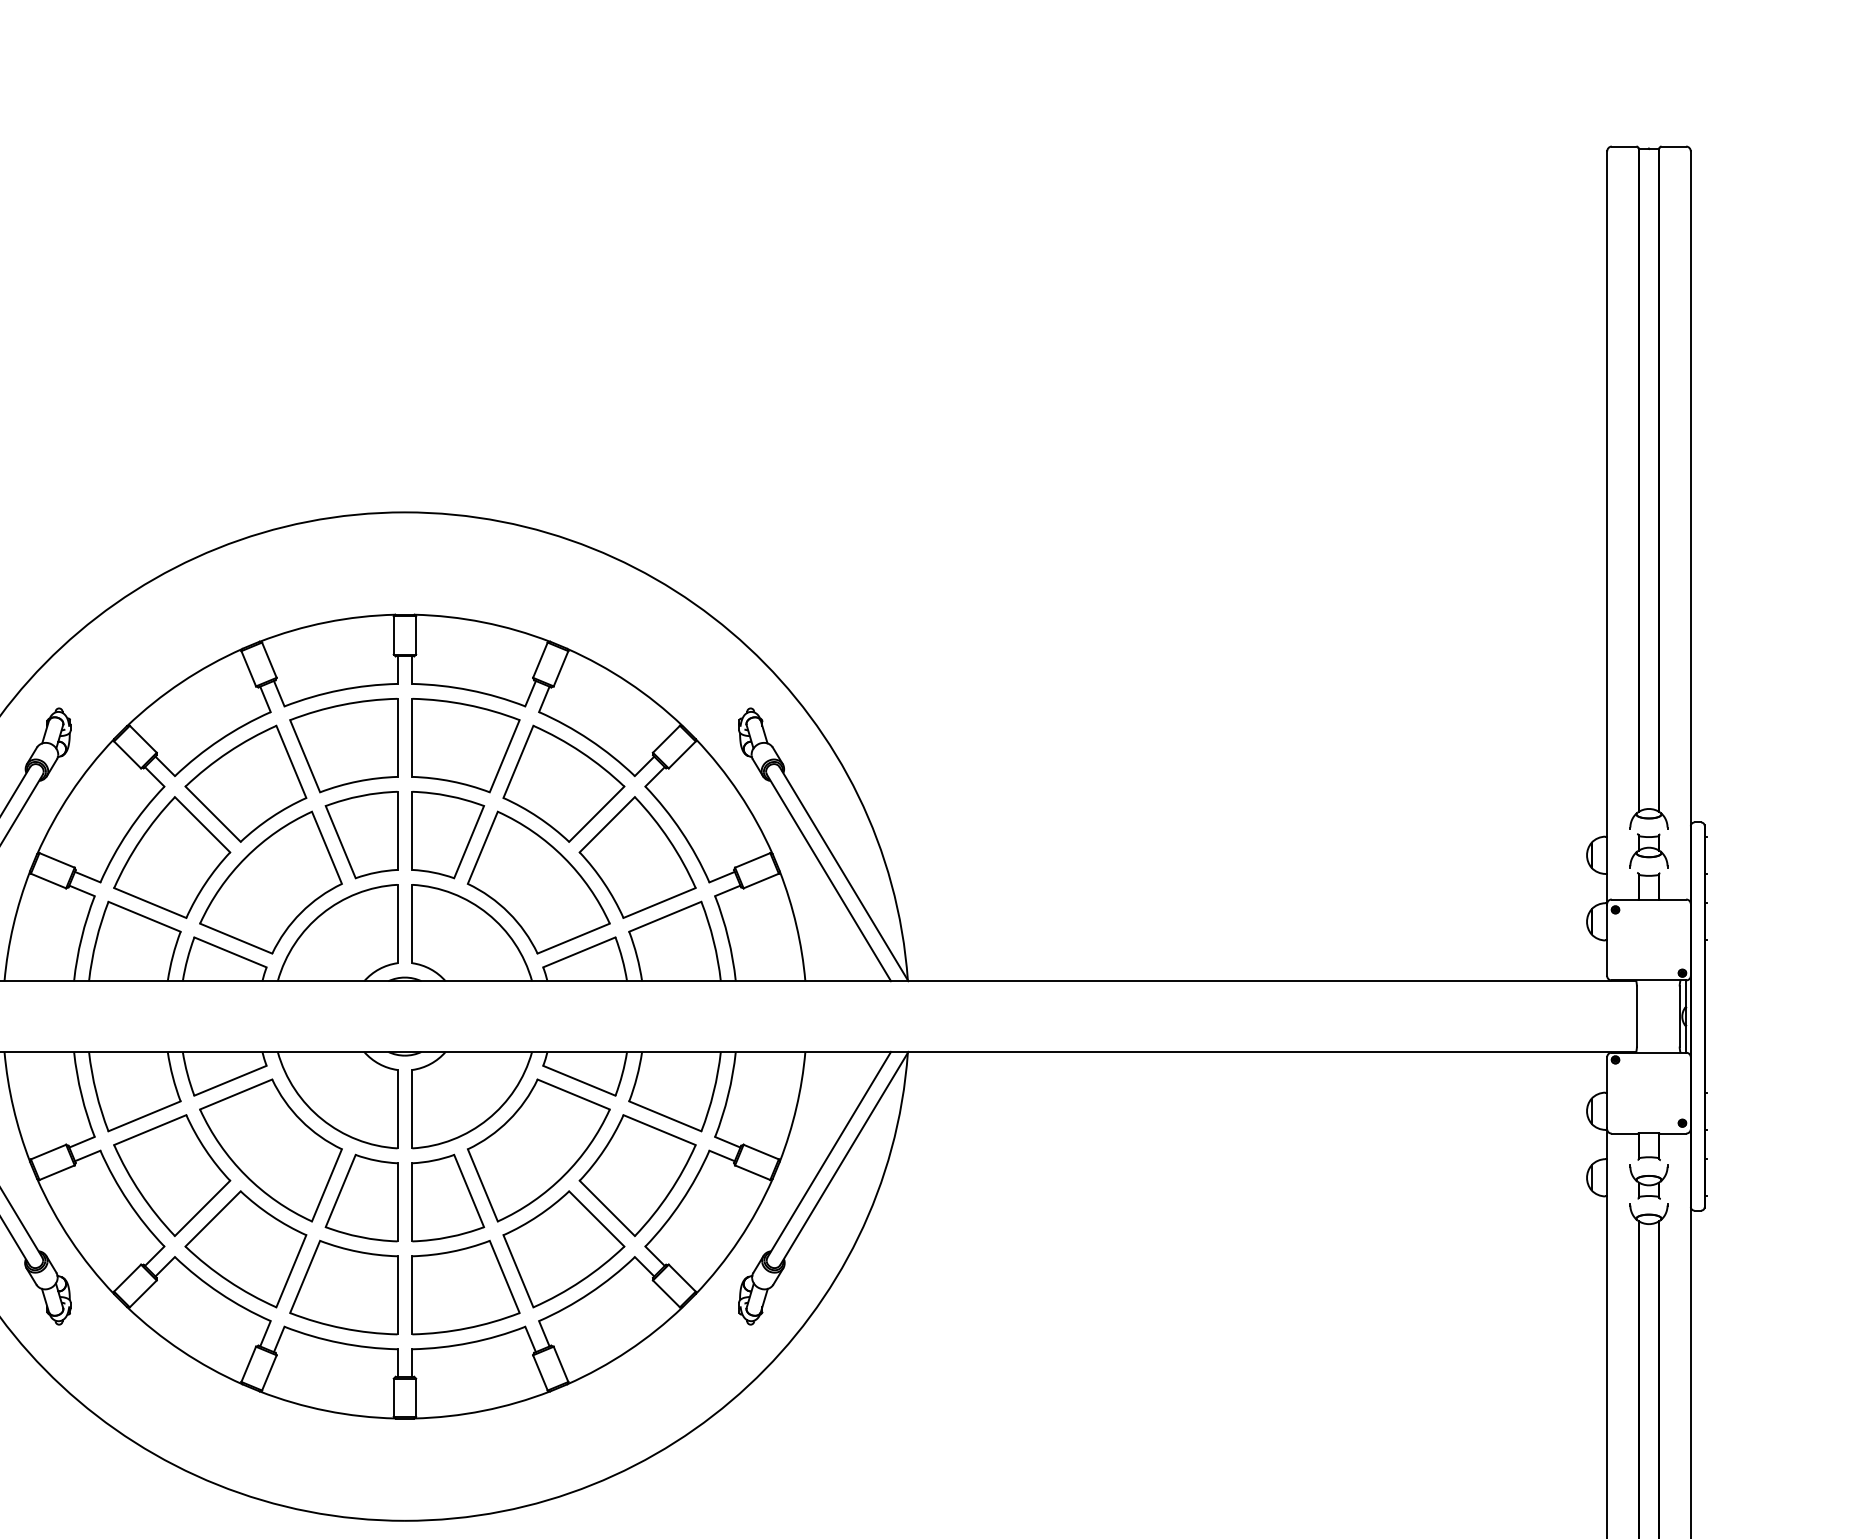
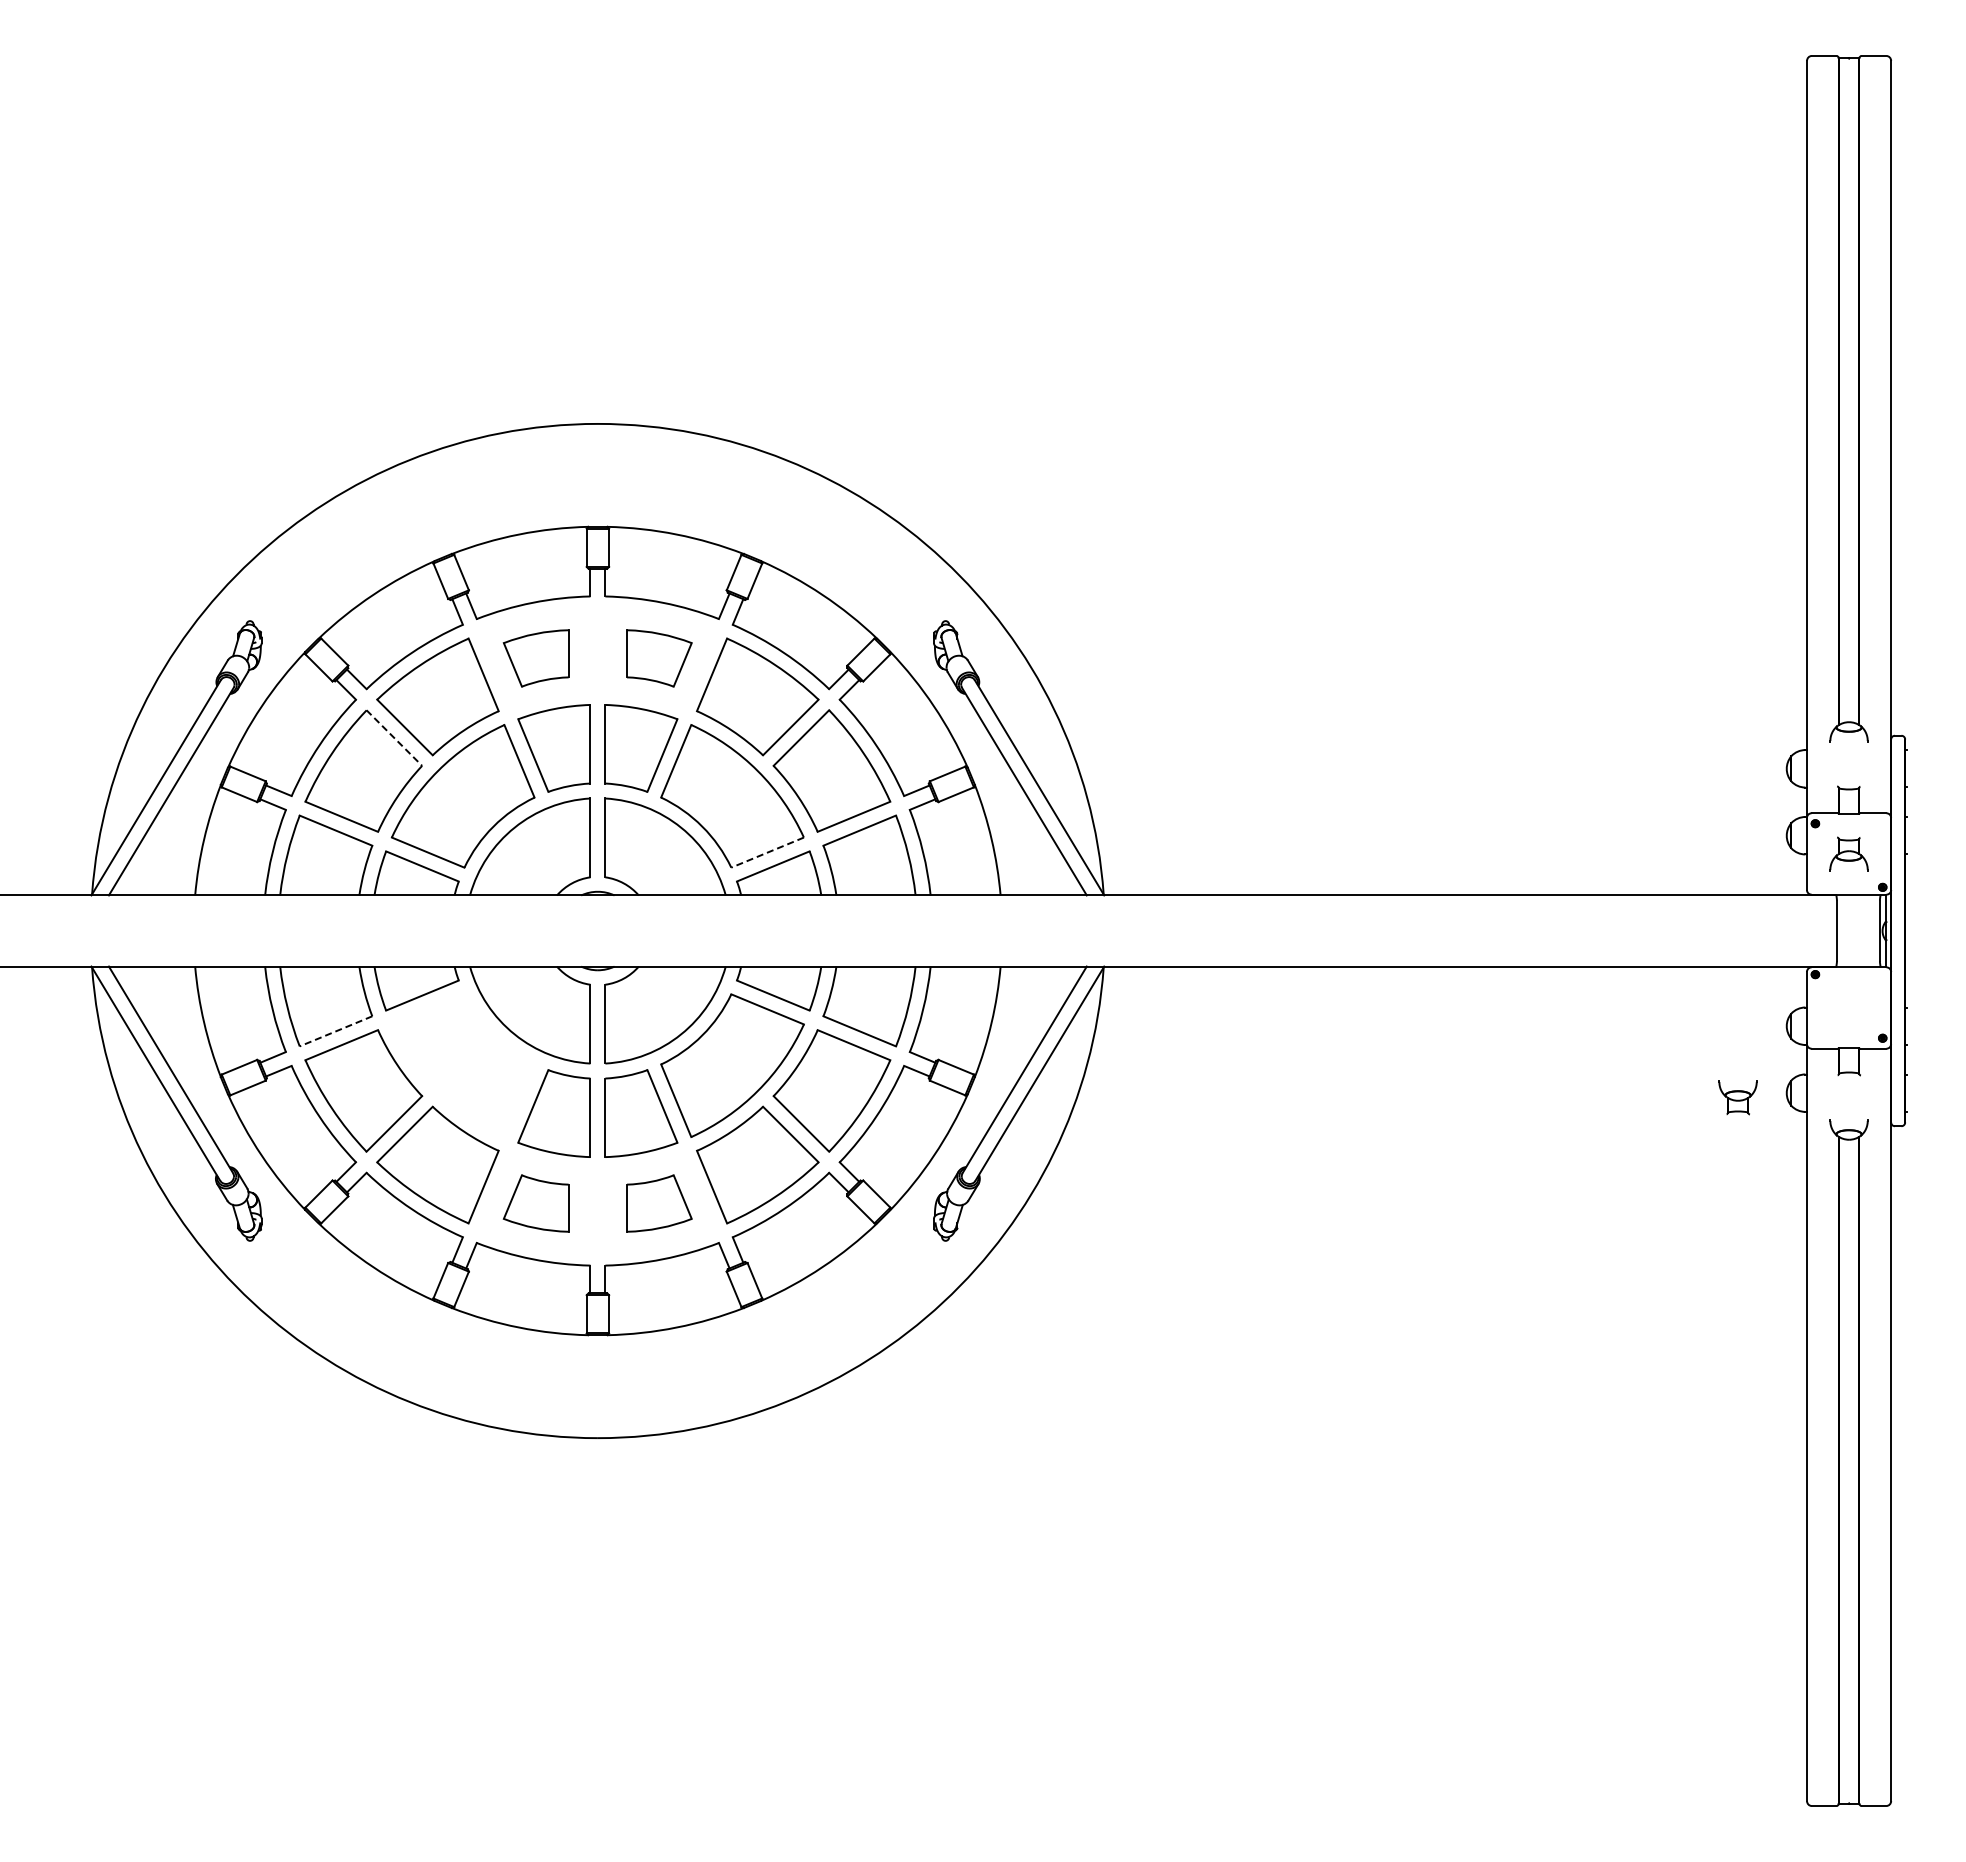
part: (342, 745) -> (535, 658), size x0.6
part: (466, 745) -> (659, 658), size x0.6
line: (202, 825) -> (394, 738), solid -> dashed
part: (1648, 850) -> (1848, 853), moved
line: (573, 938) -> (767, 852), solid -> dashed
line: (144, 1116) -> (335, 1031), solid -> dashed
part: (270, 1150) -> (462, 1065), removed
part: (1648, 1182) -> (1737, 1097), moved
part: (342, 1287) -> (535, 1203), size x0.6
part: (466, 1287) -> (659, 1203), size x0.6

